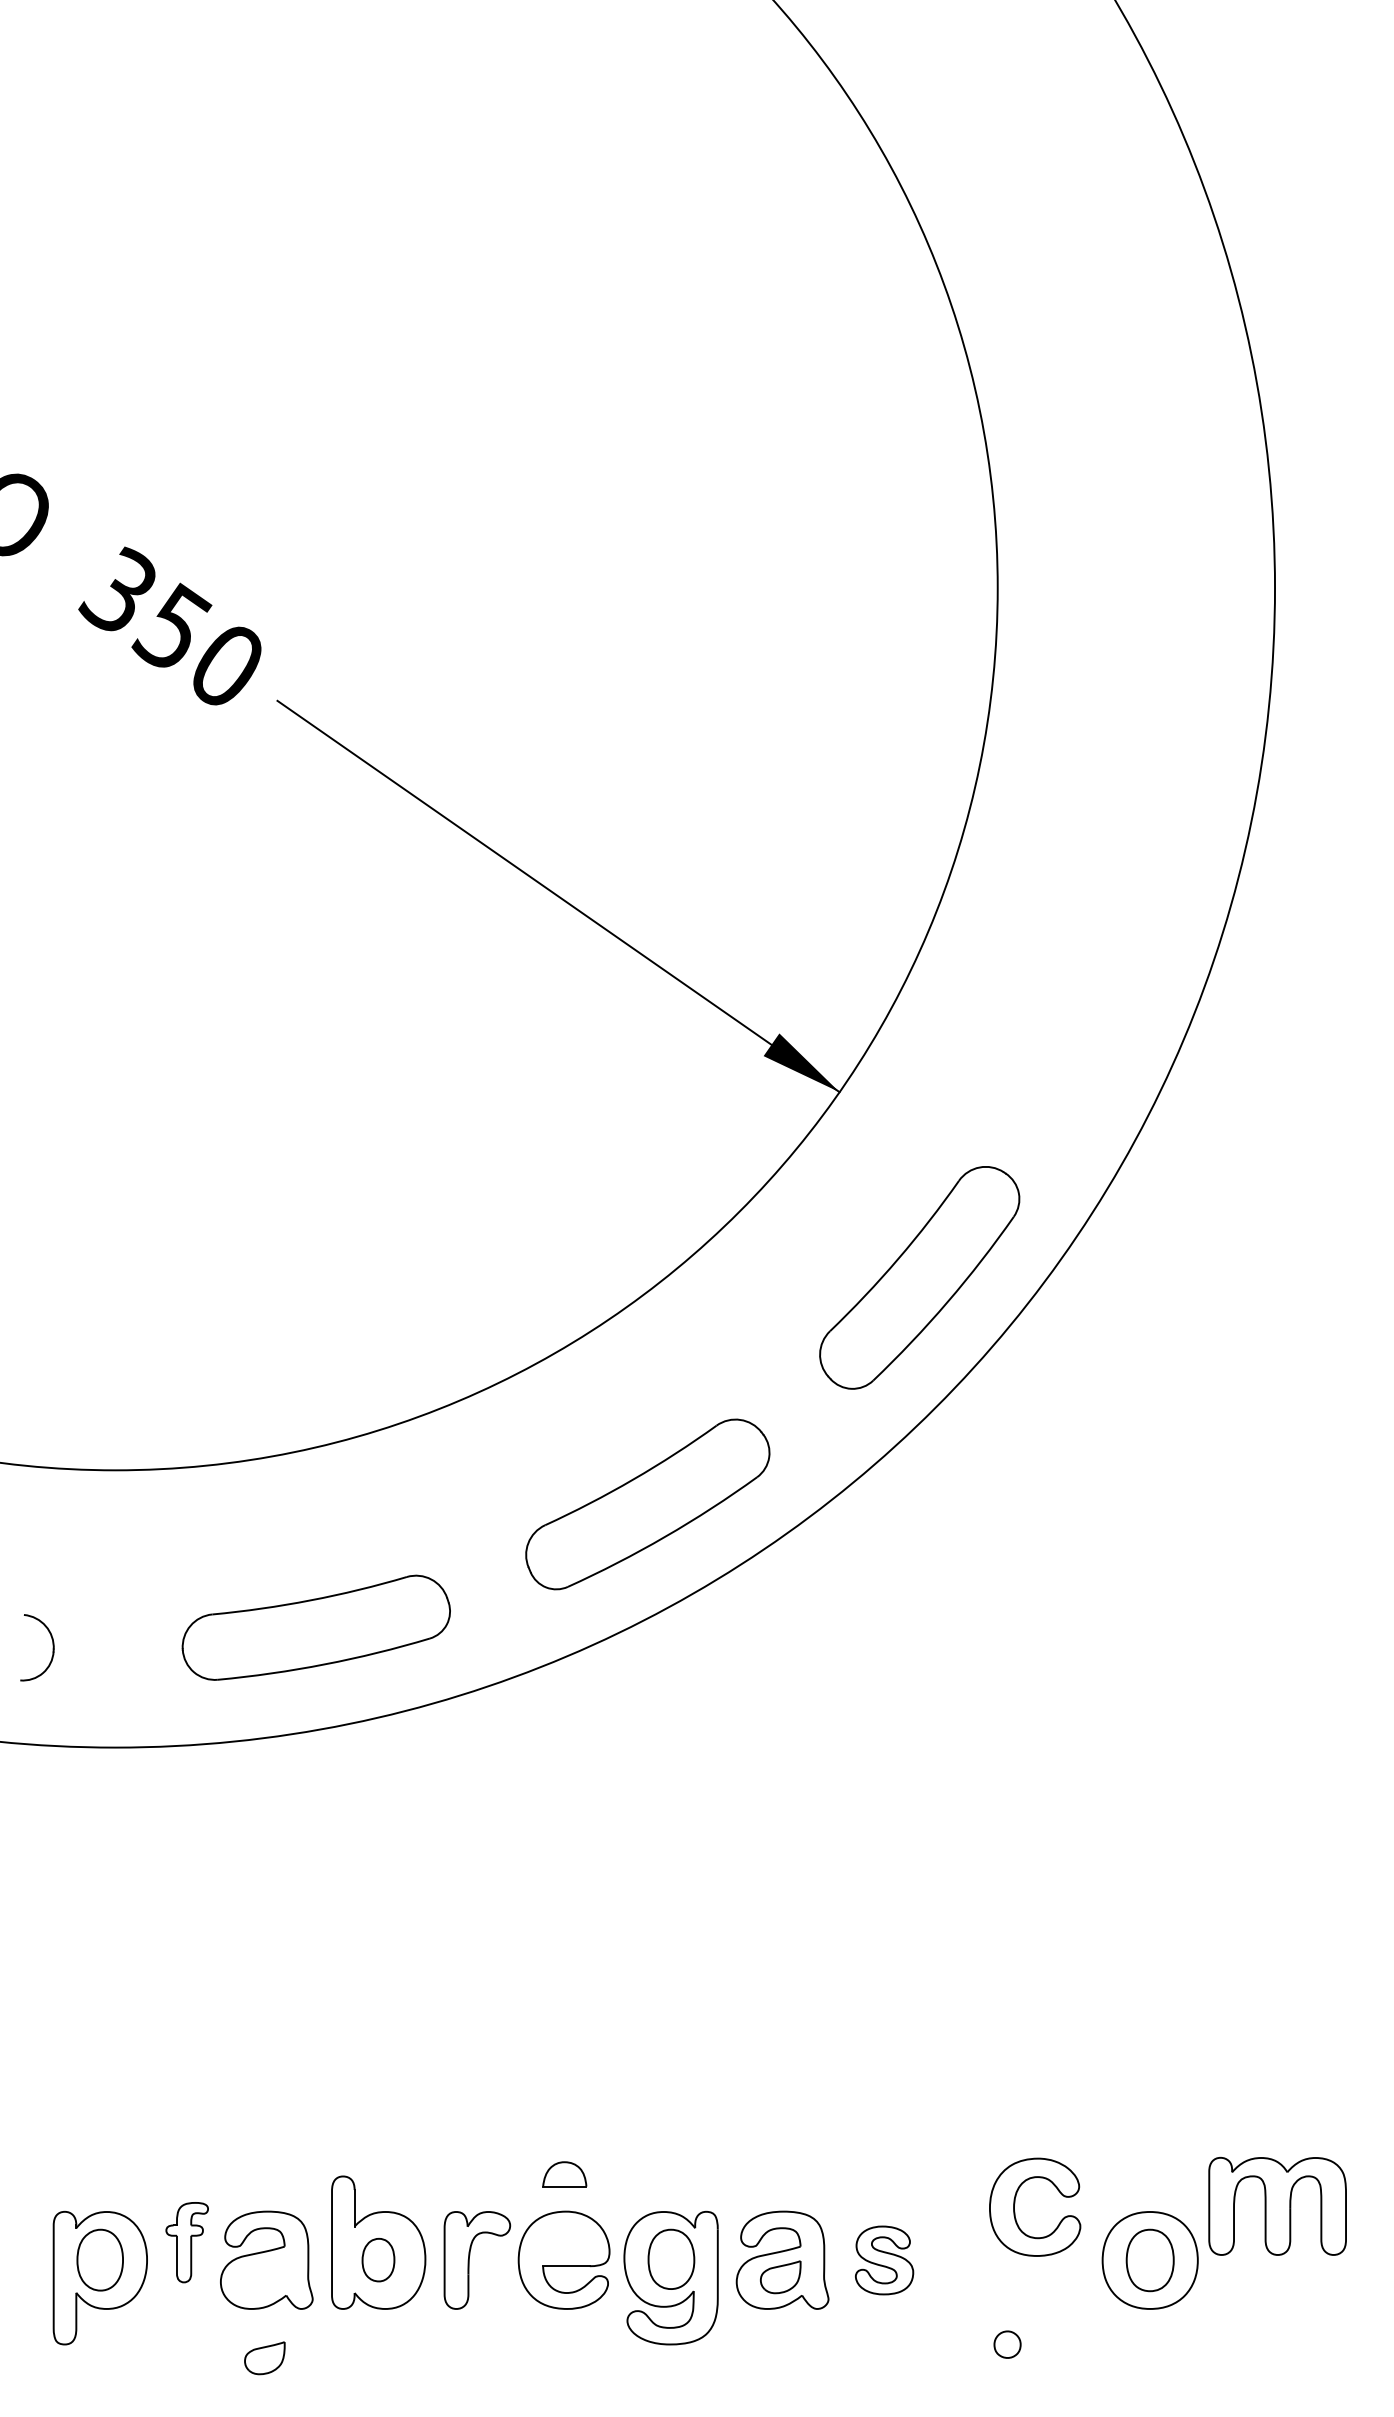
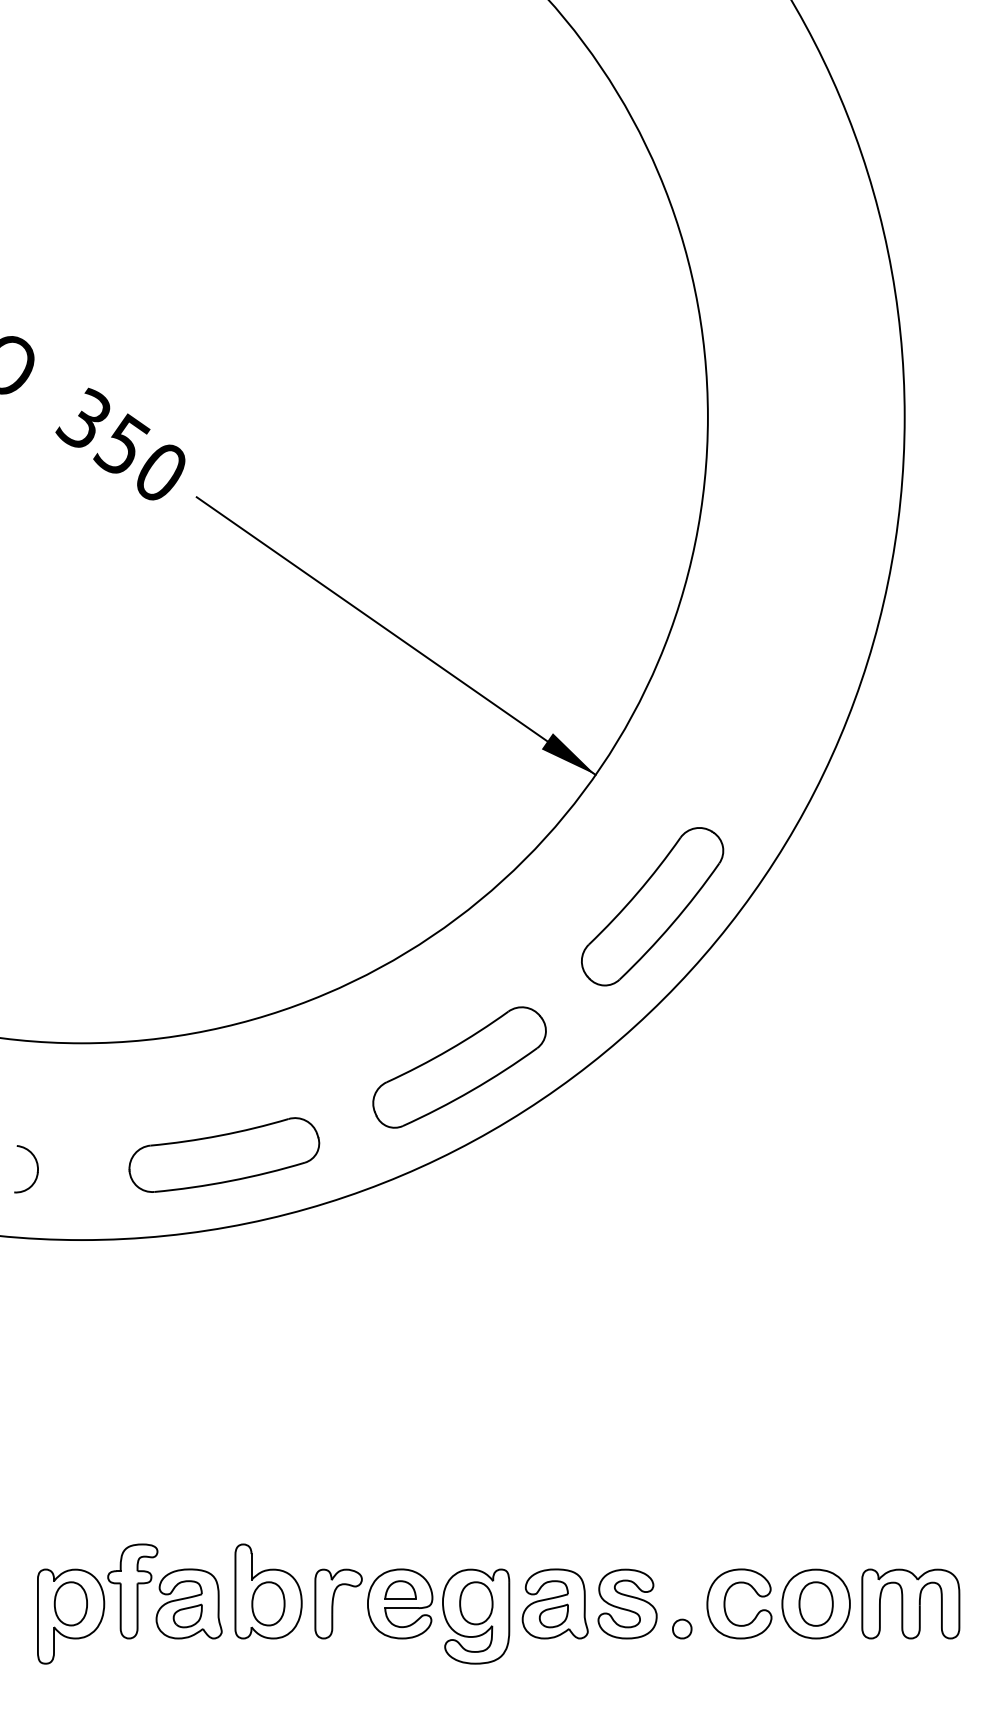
part: (564, 2174) -> (400, 1589), moved
part: (1015, 2203) -> (725, 1601), moved
part: (1277, 2205) -> (910, 1603), moved
part: (186, 2242) -> (132, 1591), size x1.67
part: (378, 2259) -> (268, 1603), size x1.43
part: (884, 2260) -> (627, 1604), size x1.43
part: (1007, 2344) -> (682, 1628), moved
part: (264, 2358) -> (187, 1616), moved

